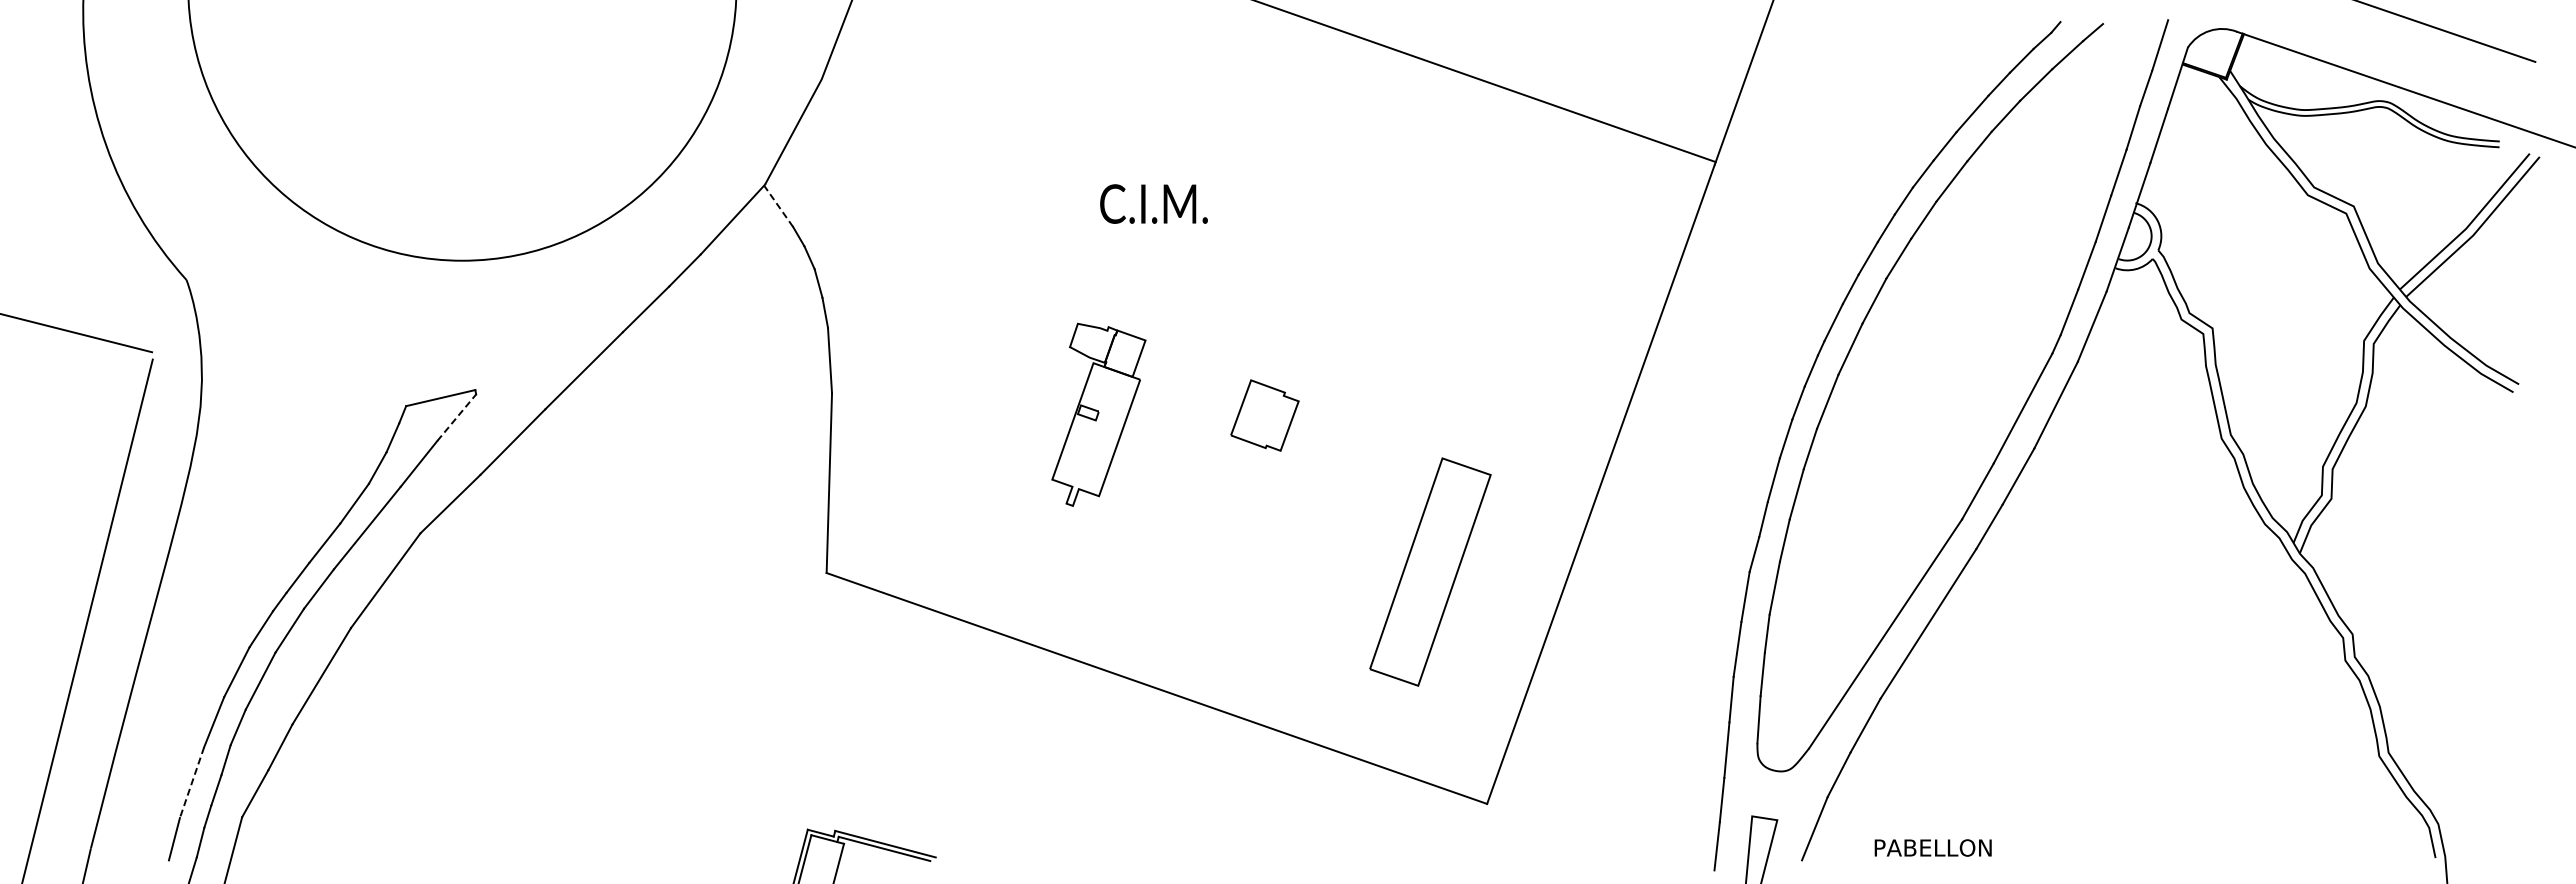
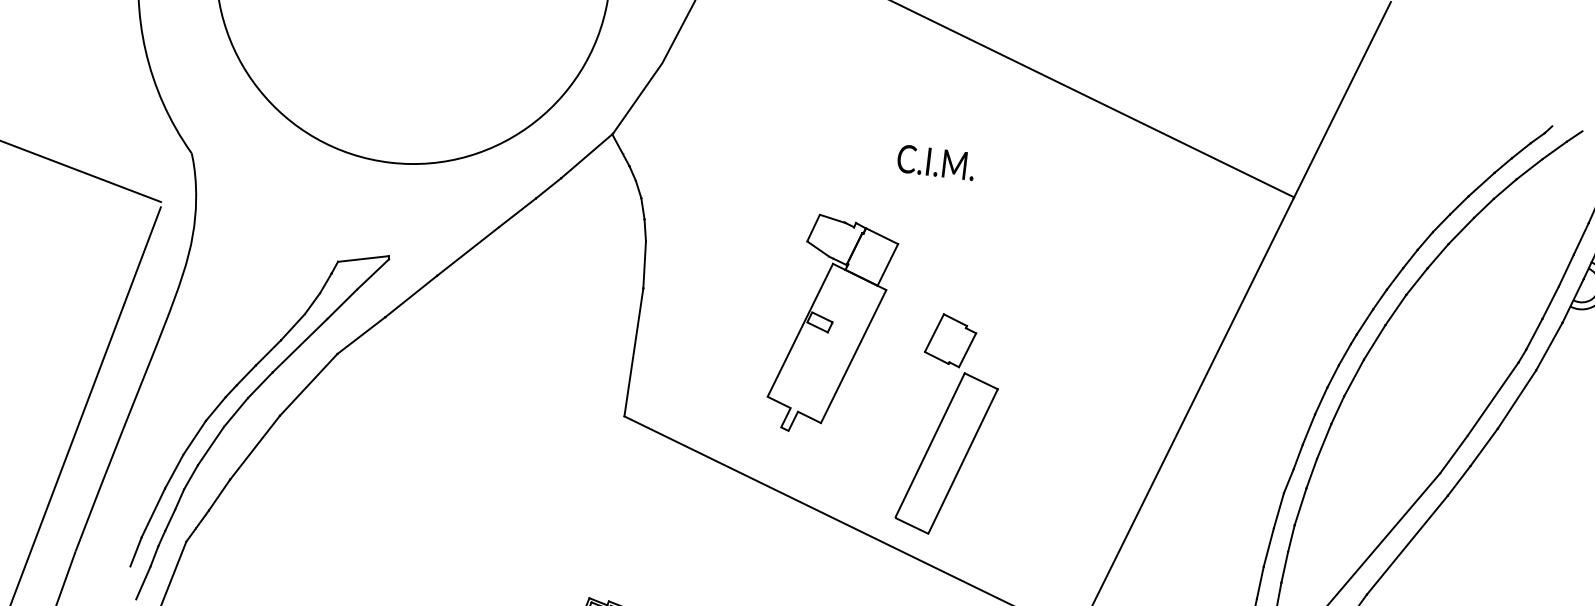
text: (1153, 203) -> (935, 162), moved
line: (778, 205) -> (620, 149), dashed -> solid
part: (1098, 414) -> (831, 325), size x1.67
line: (457, 417) -> (373, 274), dashed -> solid
part: (1430, 571) -> (946, 453), moved
line: (191, 783) -> (152, 513), dashed -> solid

